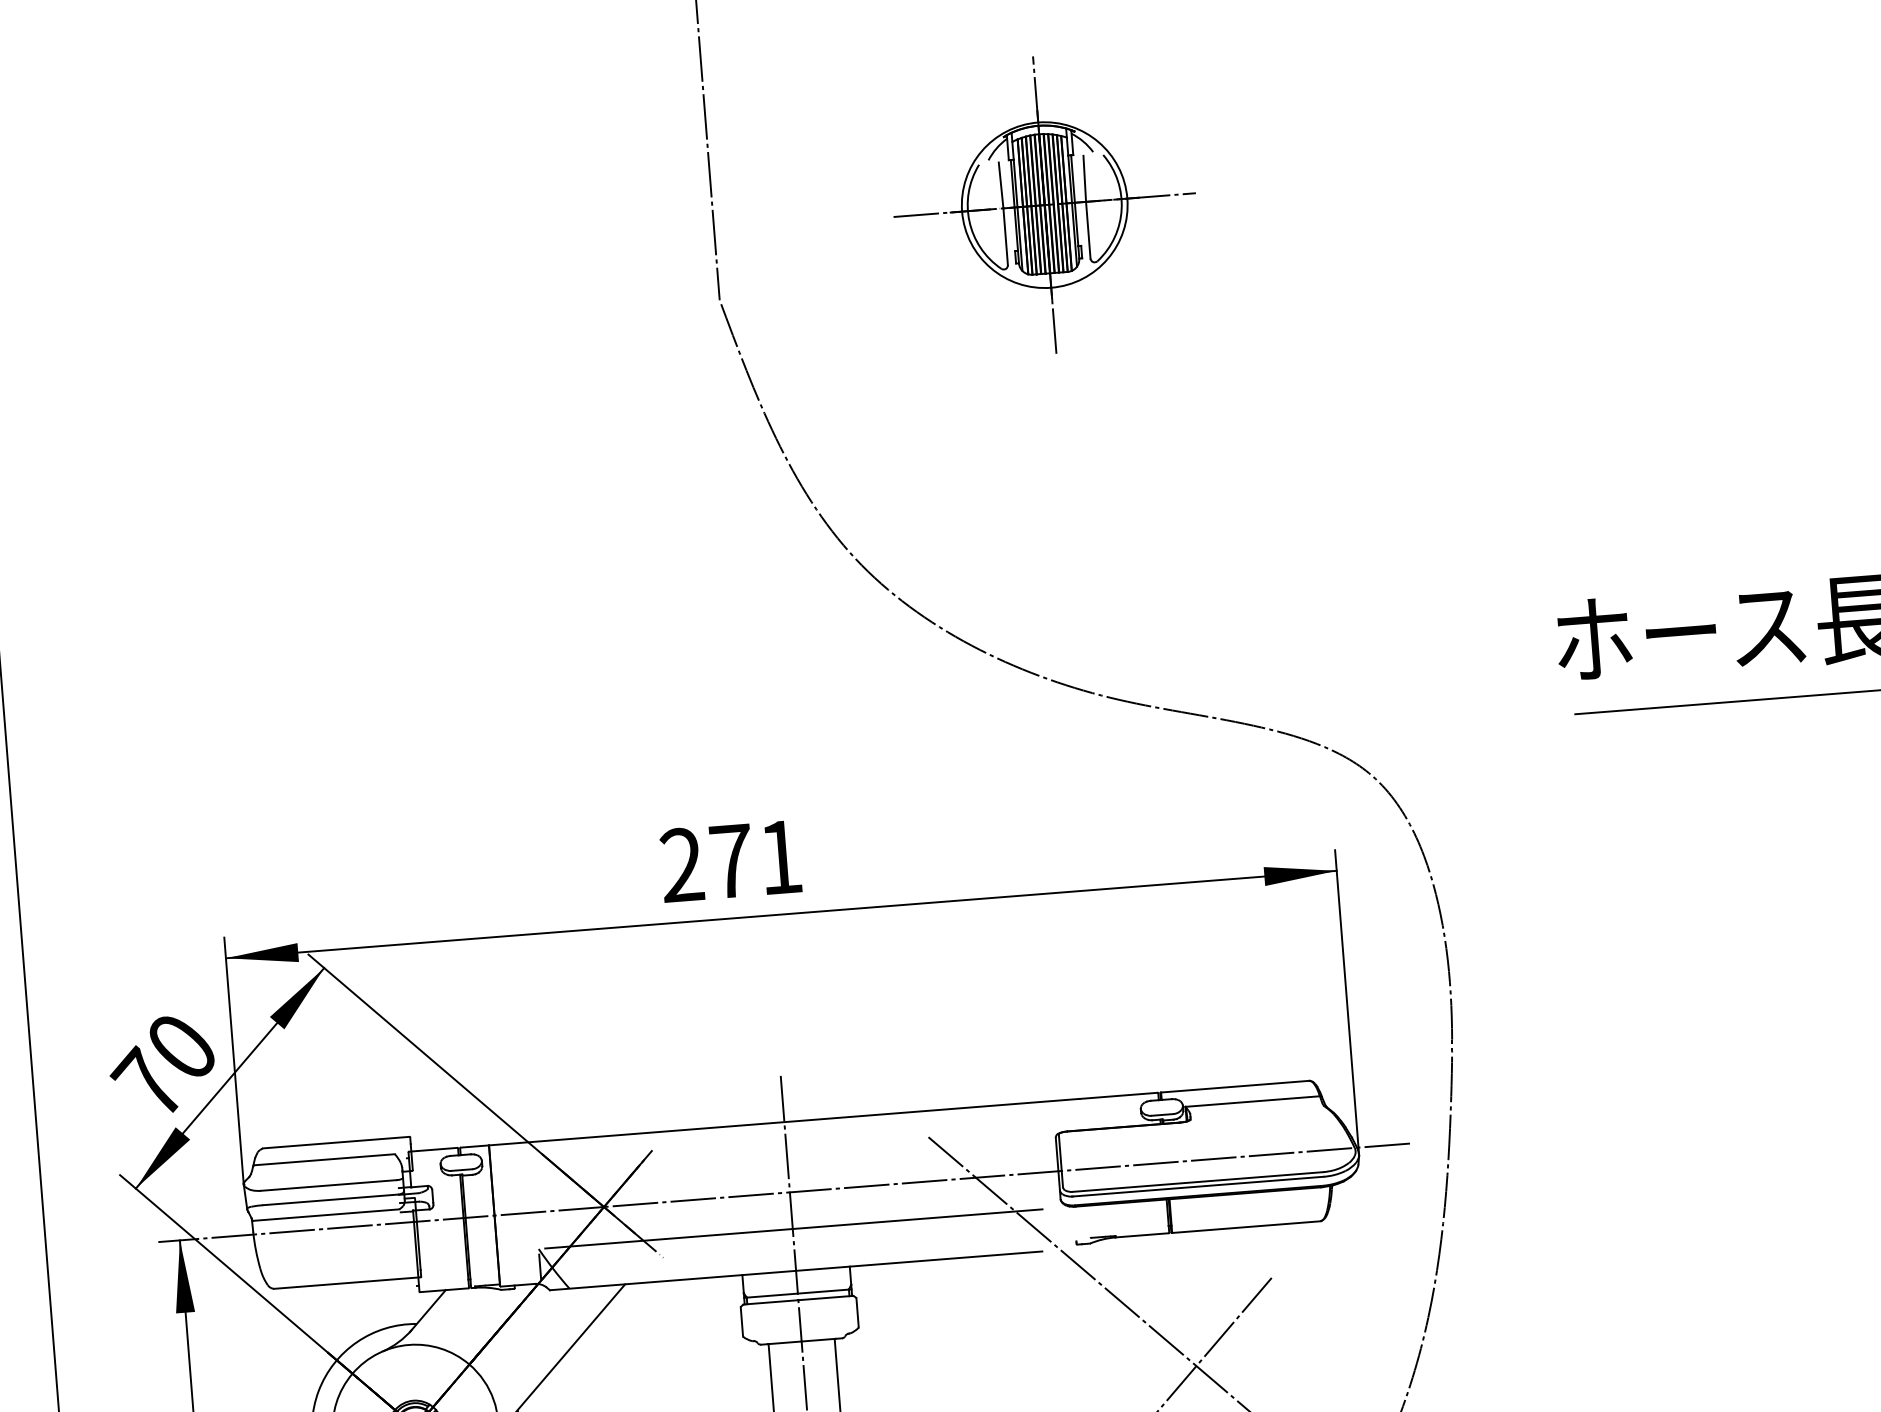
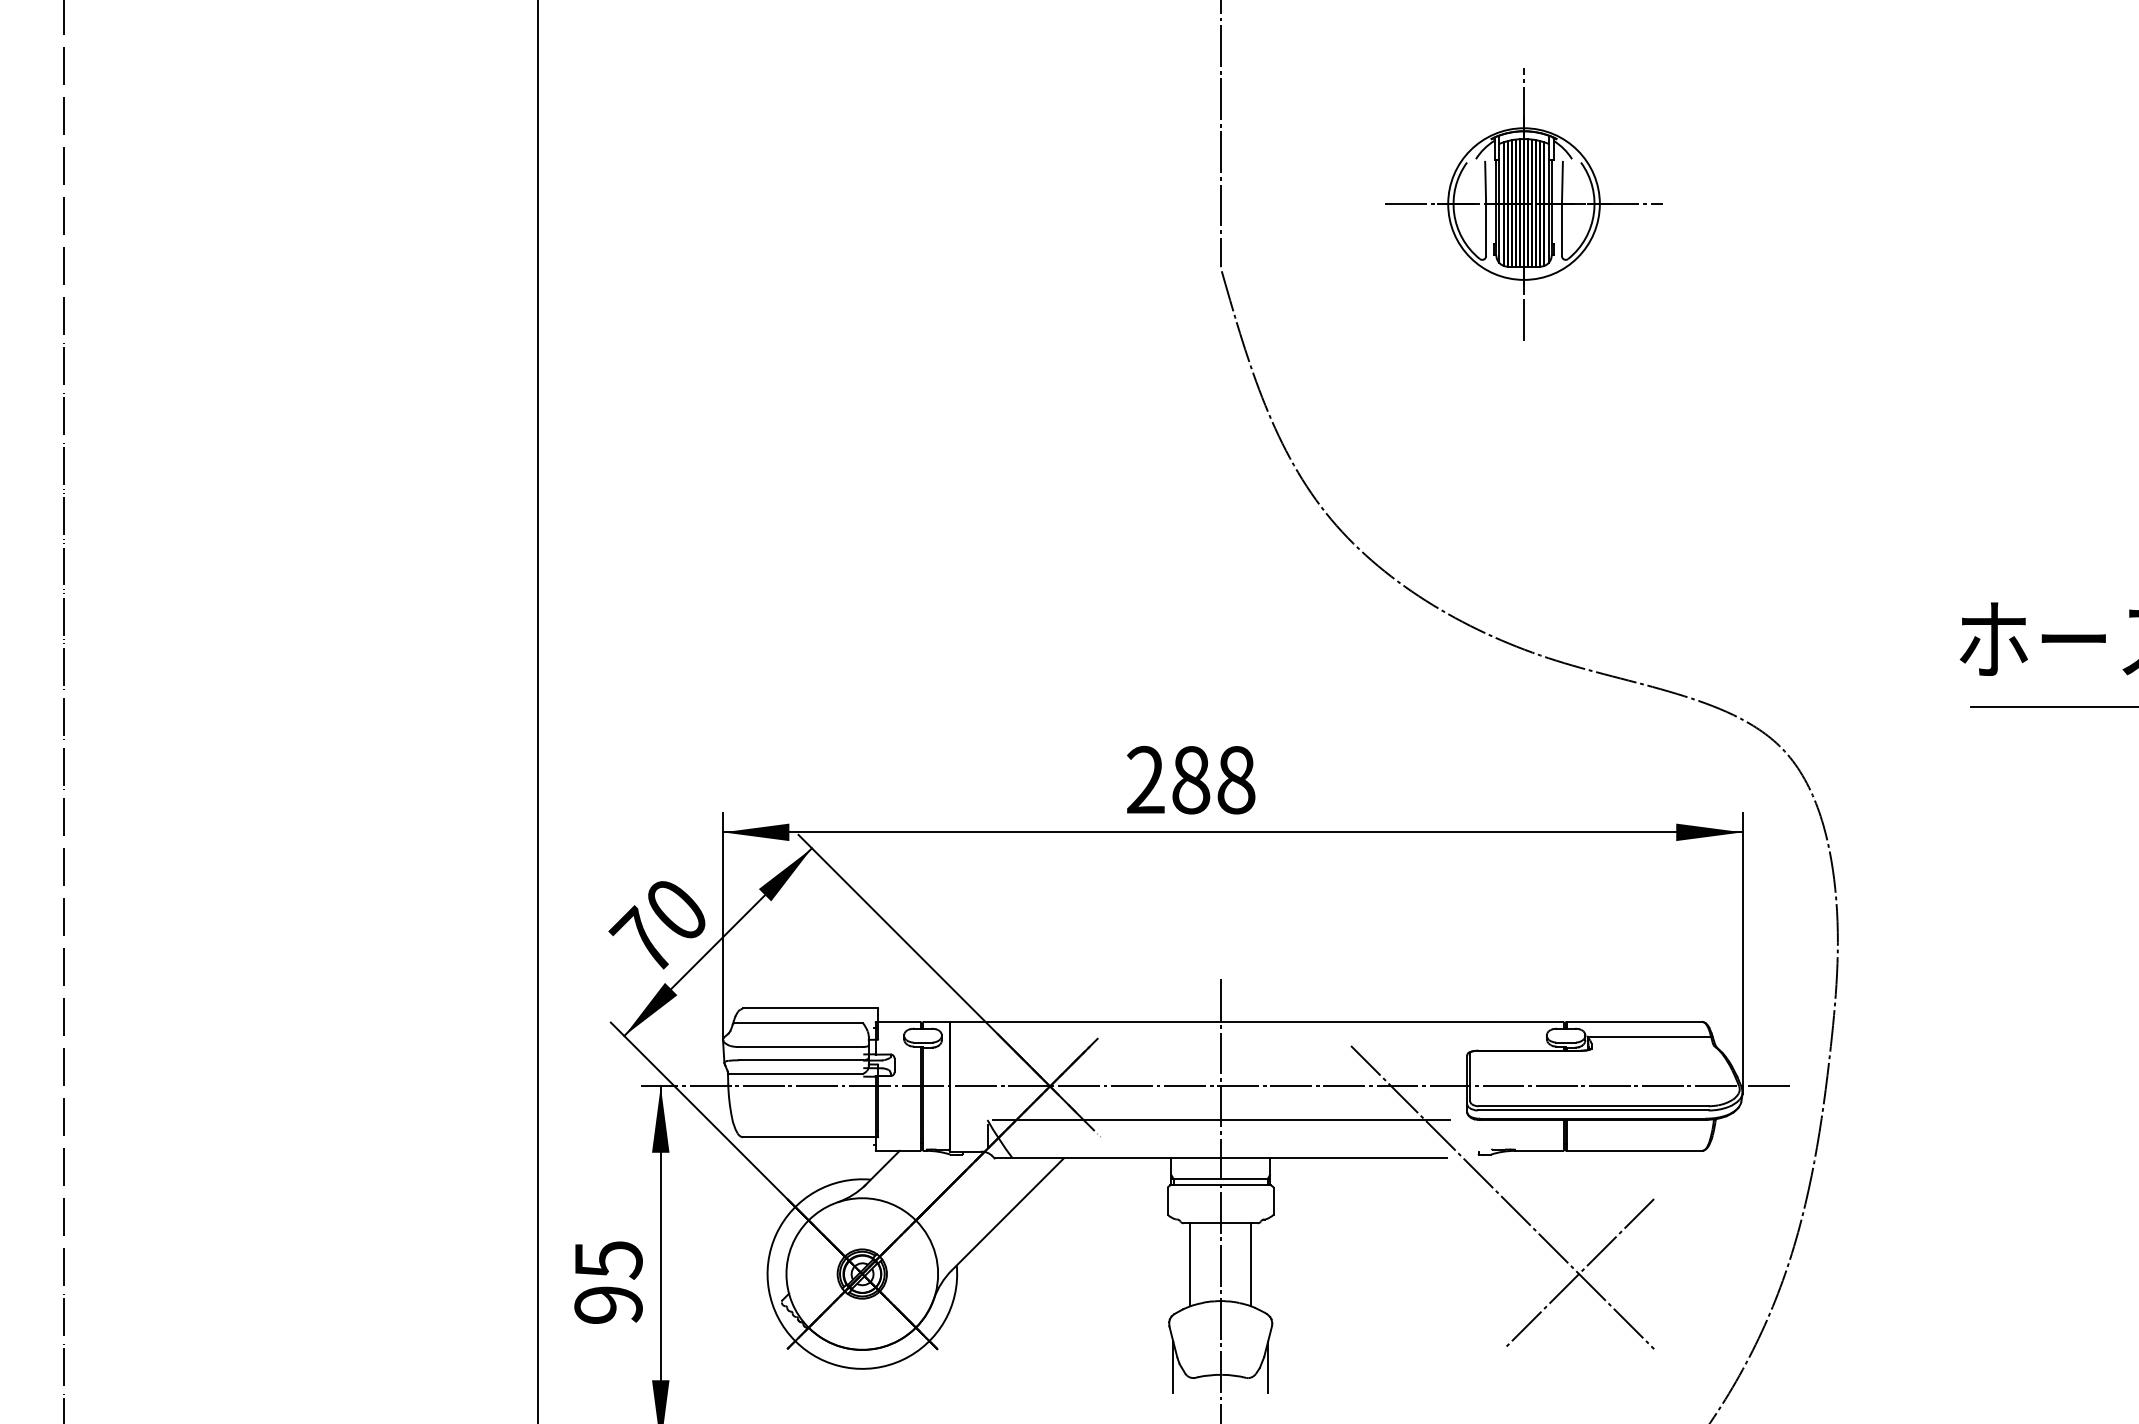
text: (755, 859) -> (1213, 780), 271 -> 288

